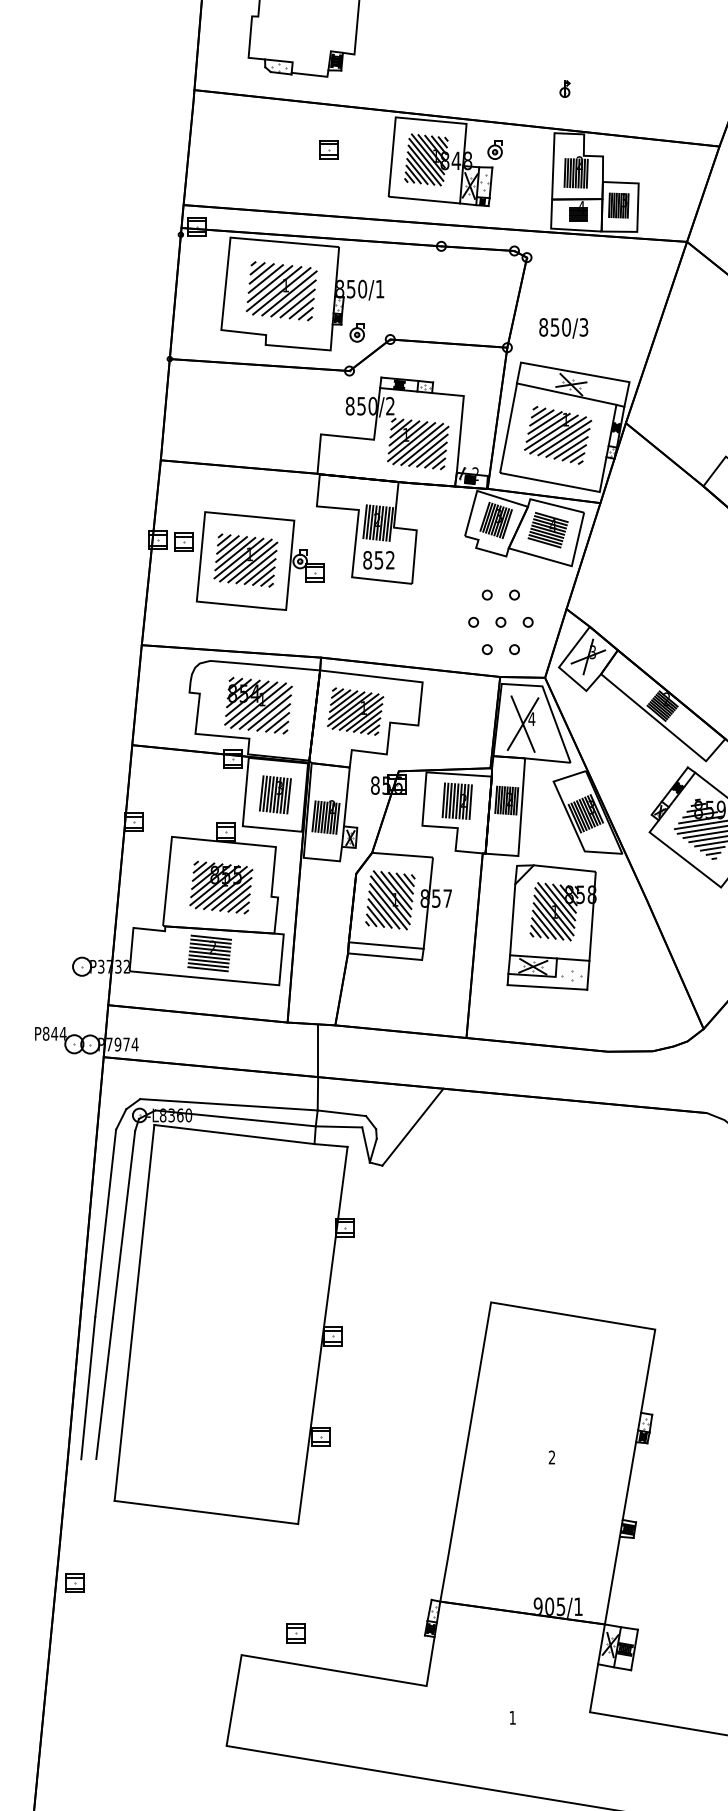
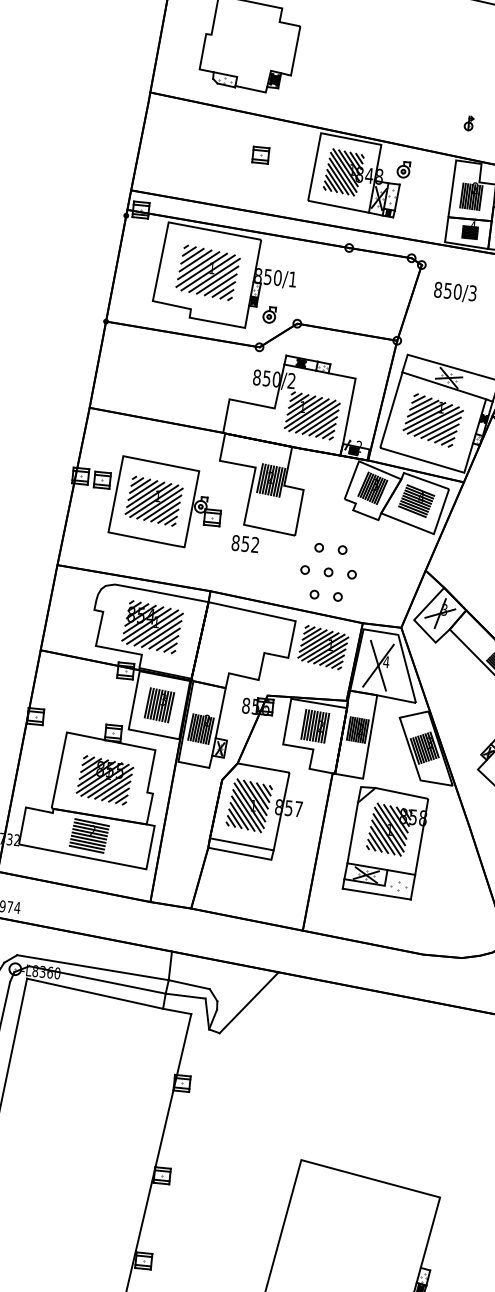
text: (563, 328) -> (455, 292), moved
text: (378, 560) -> (245, 544), moved
part: (500, 622) -> (328, 572), moved
part: (355, 711) -> (323, 647), moved
line: (318, 1051) -> (174, 929), removed

